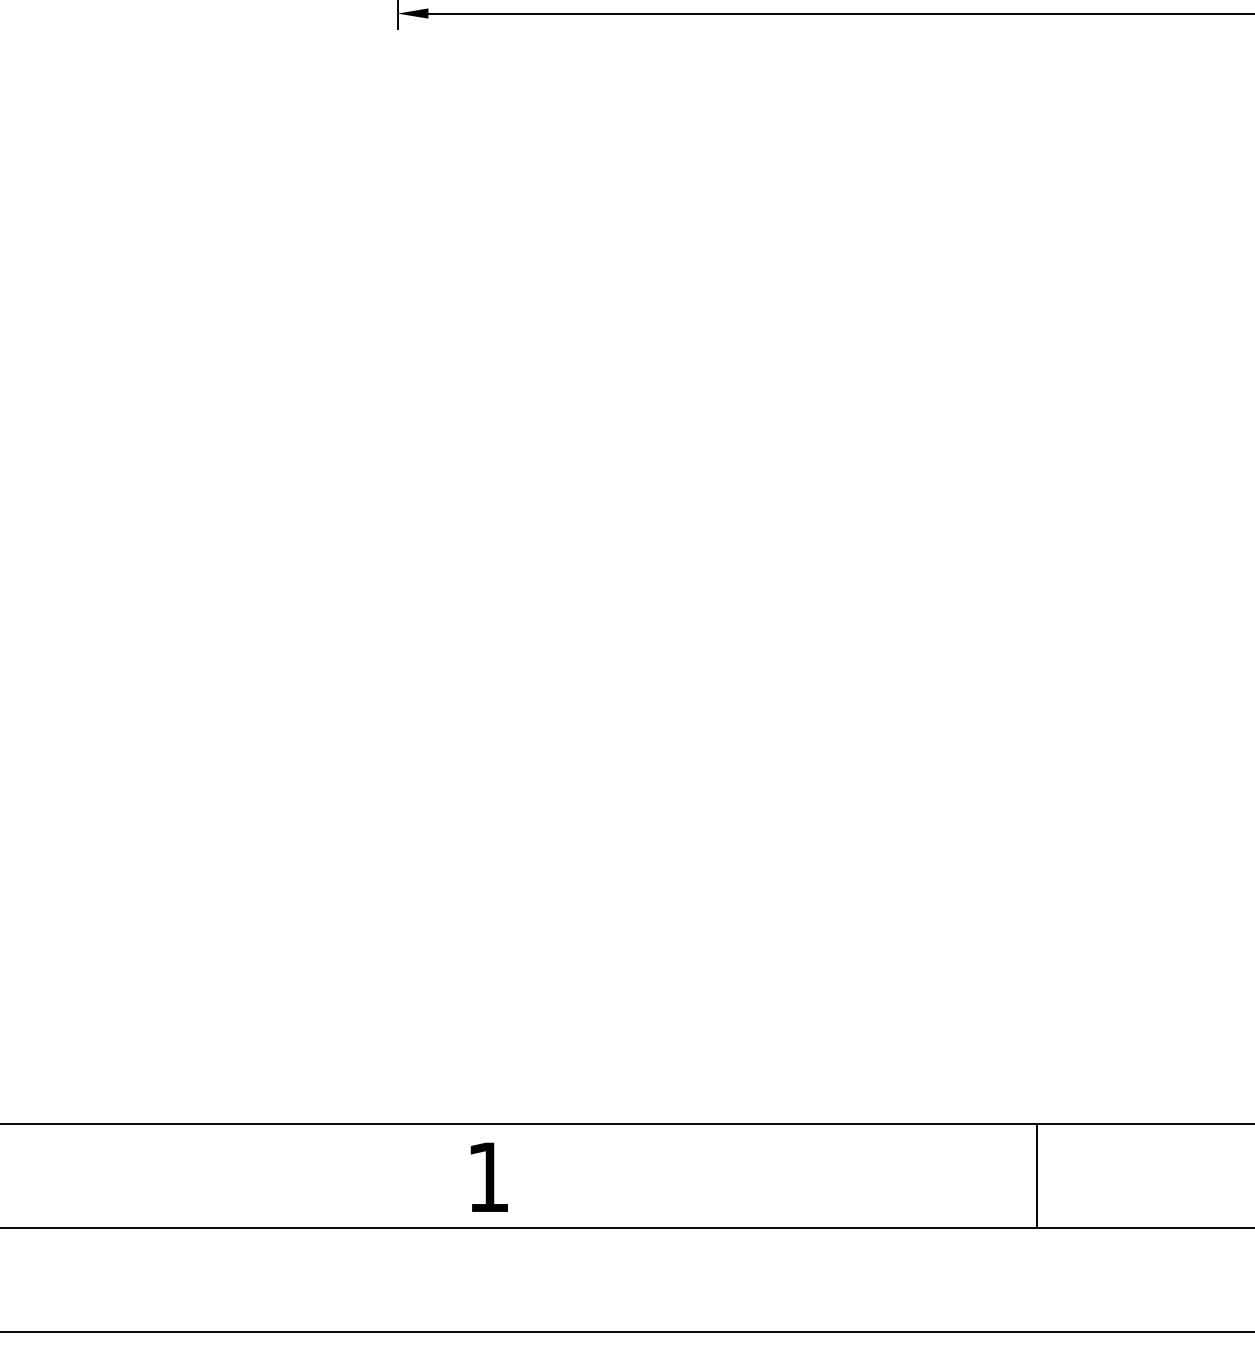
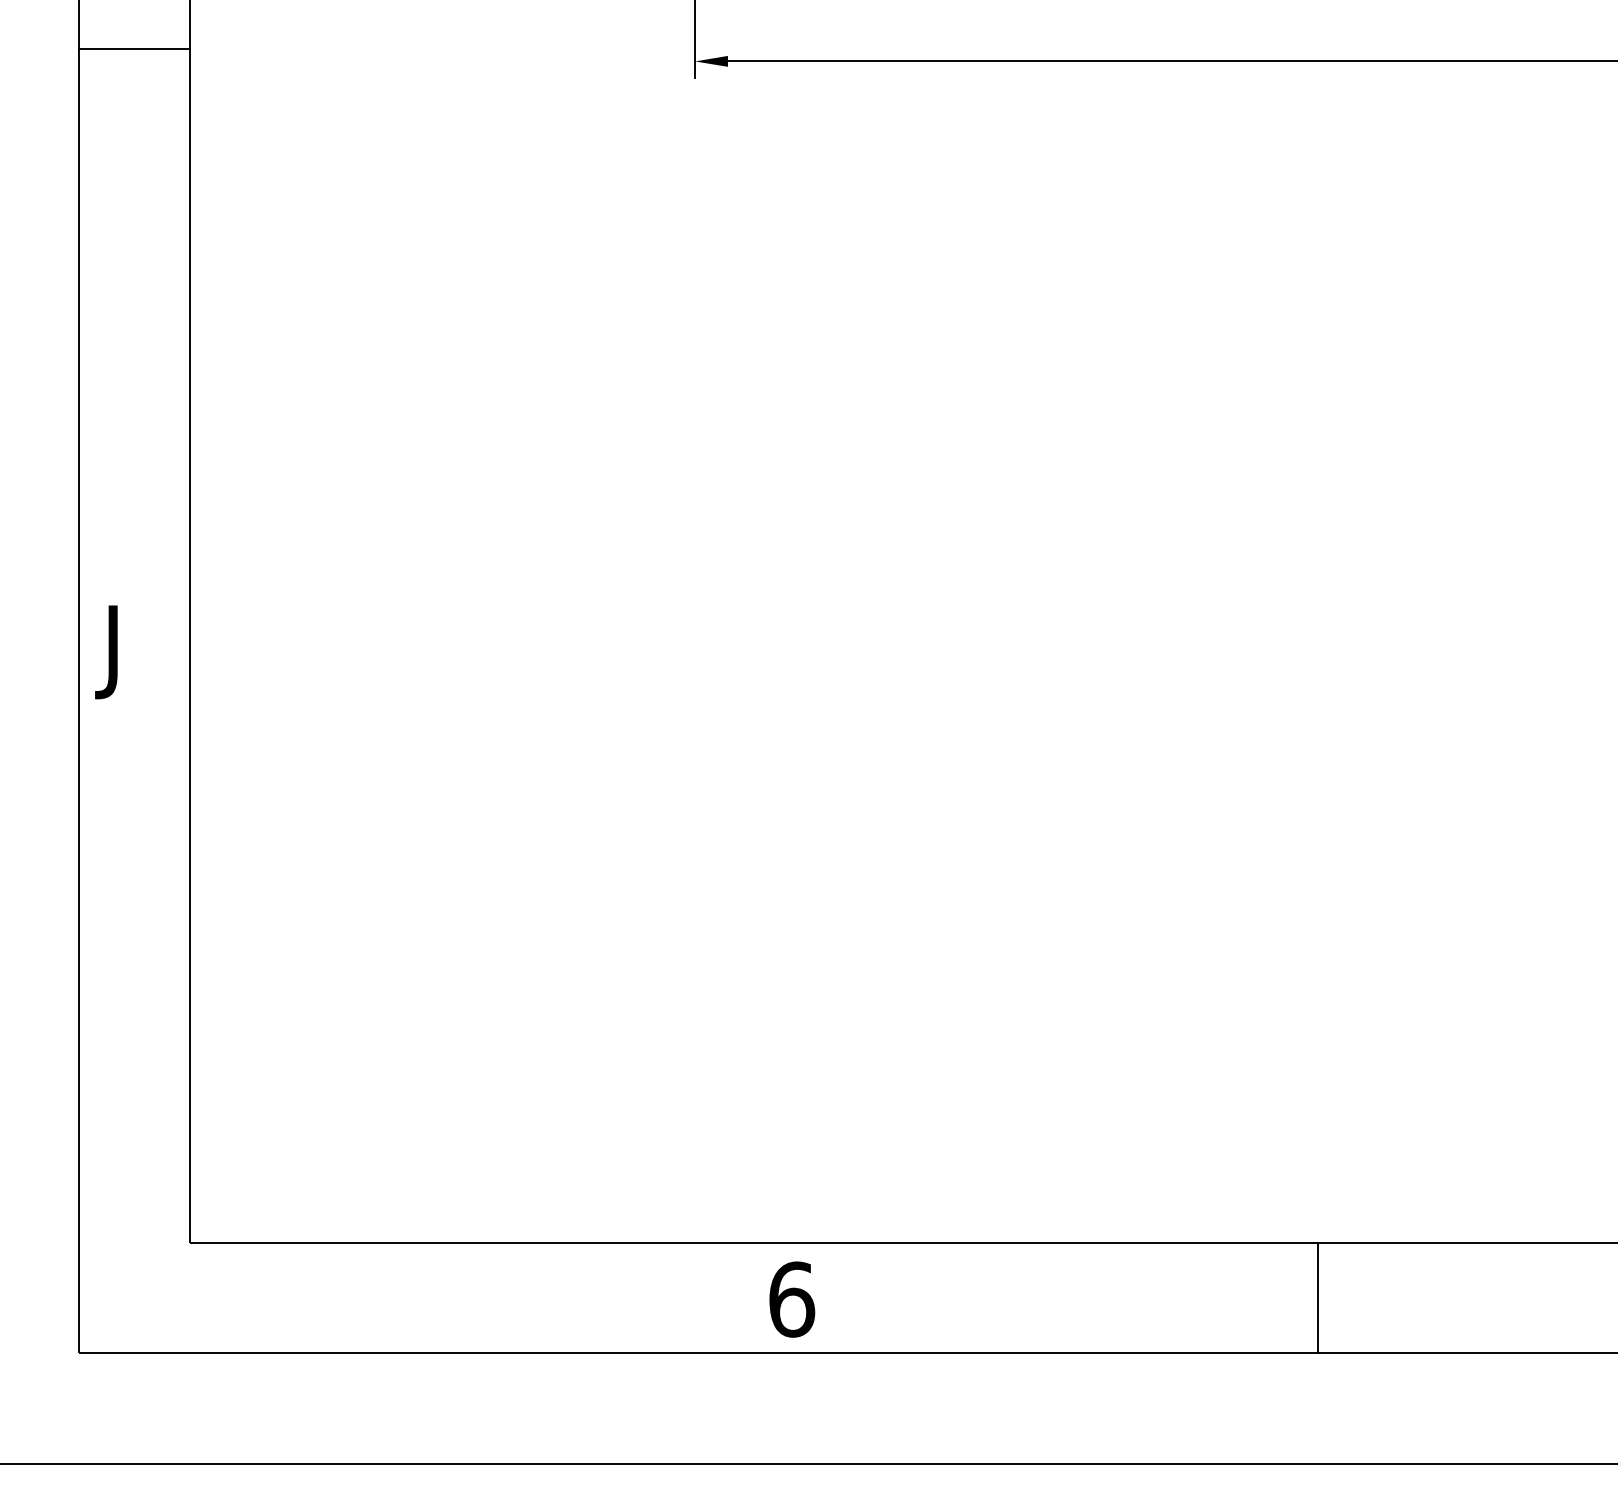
line: (1037, 1175) -> (1317, 1297), moved
text: (489, 1177) -> (792, 1299), 1 -> 6

